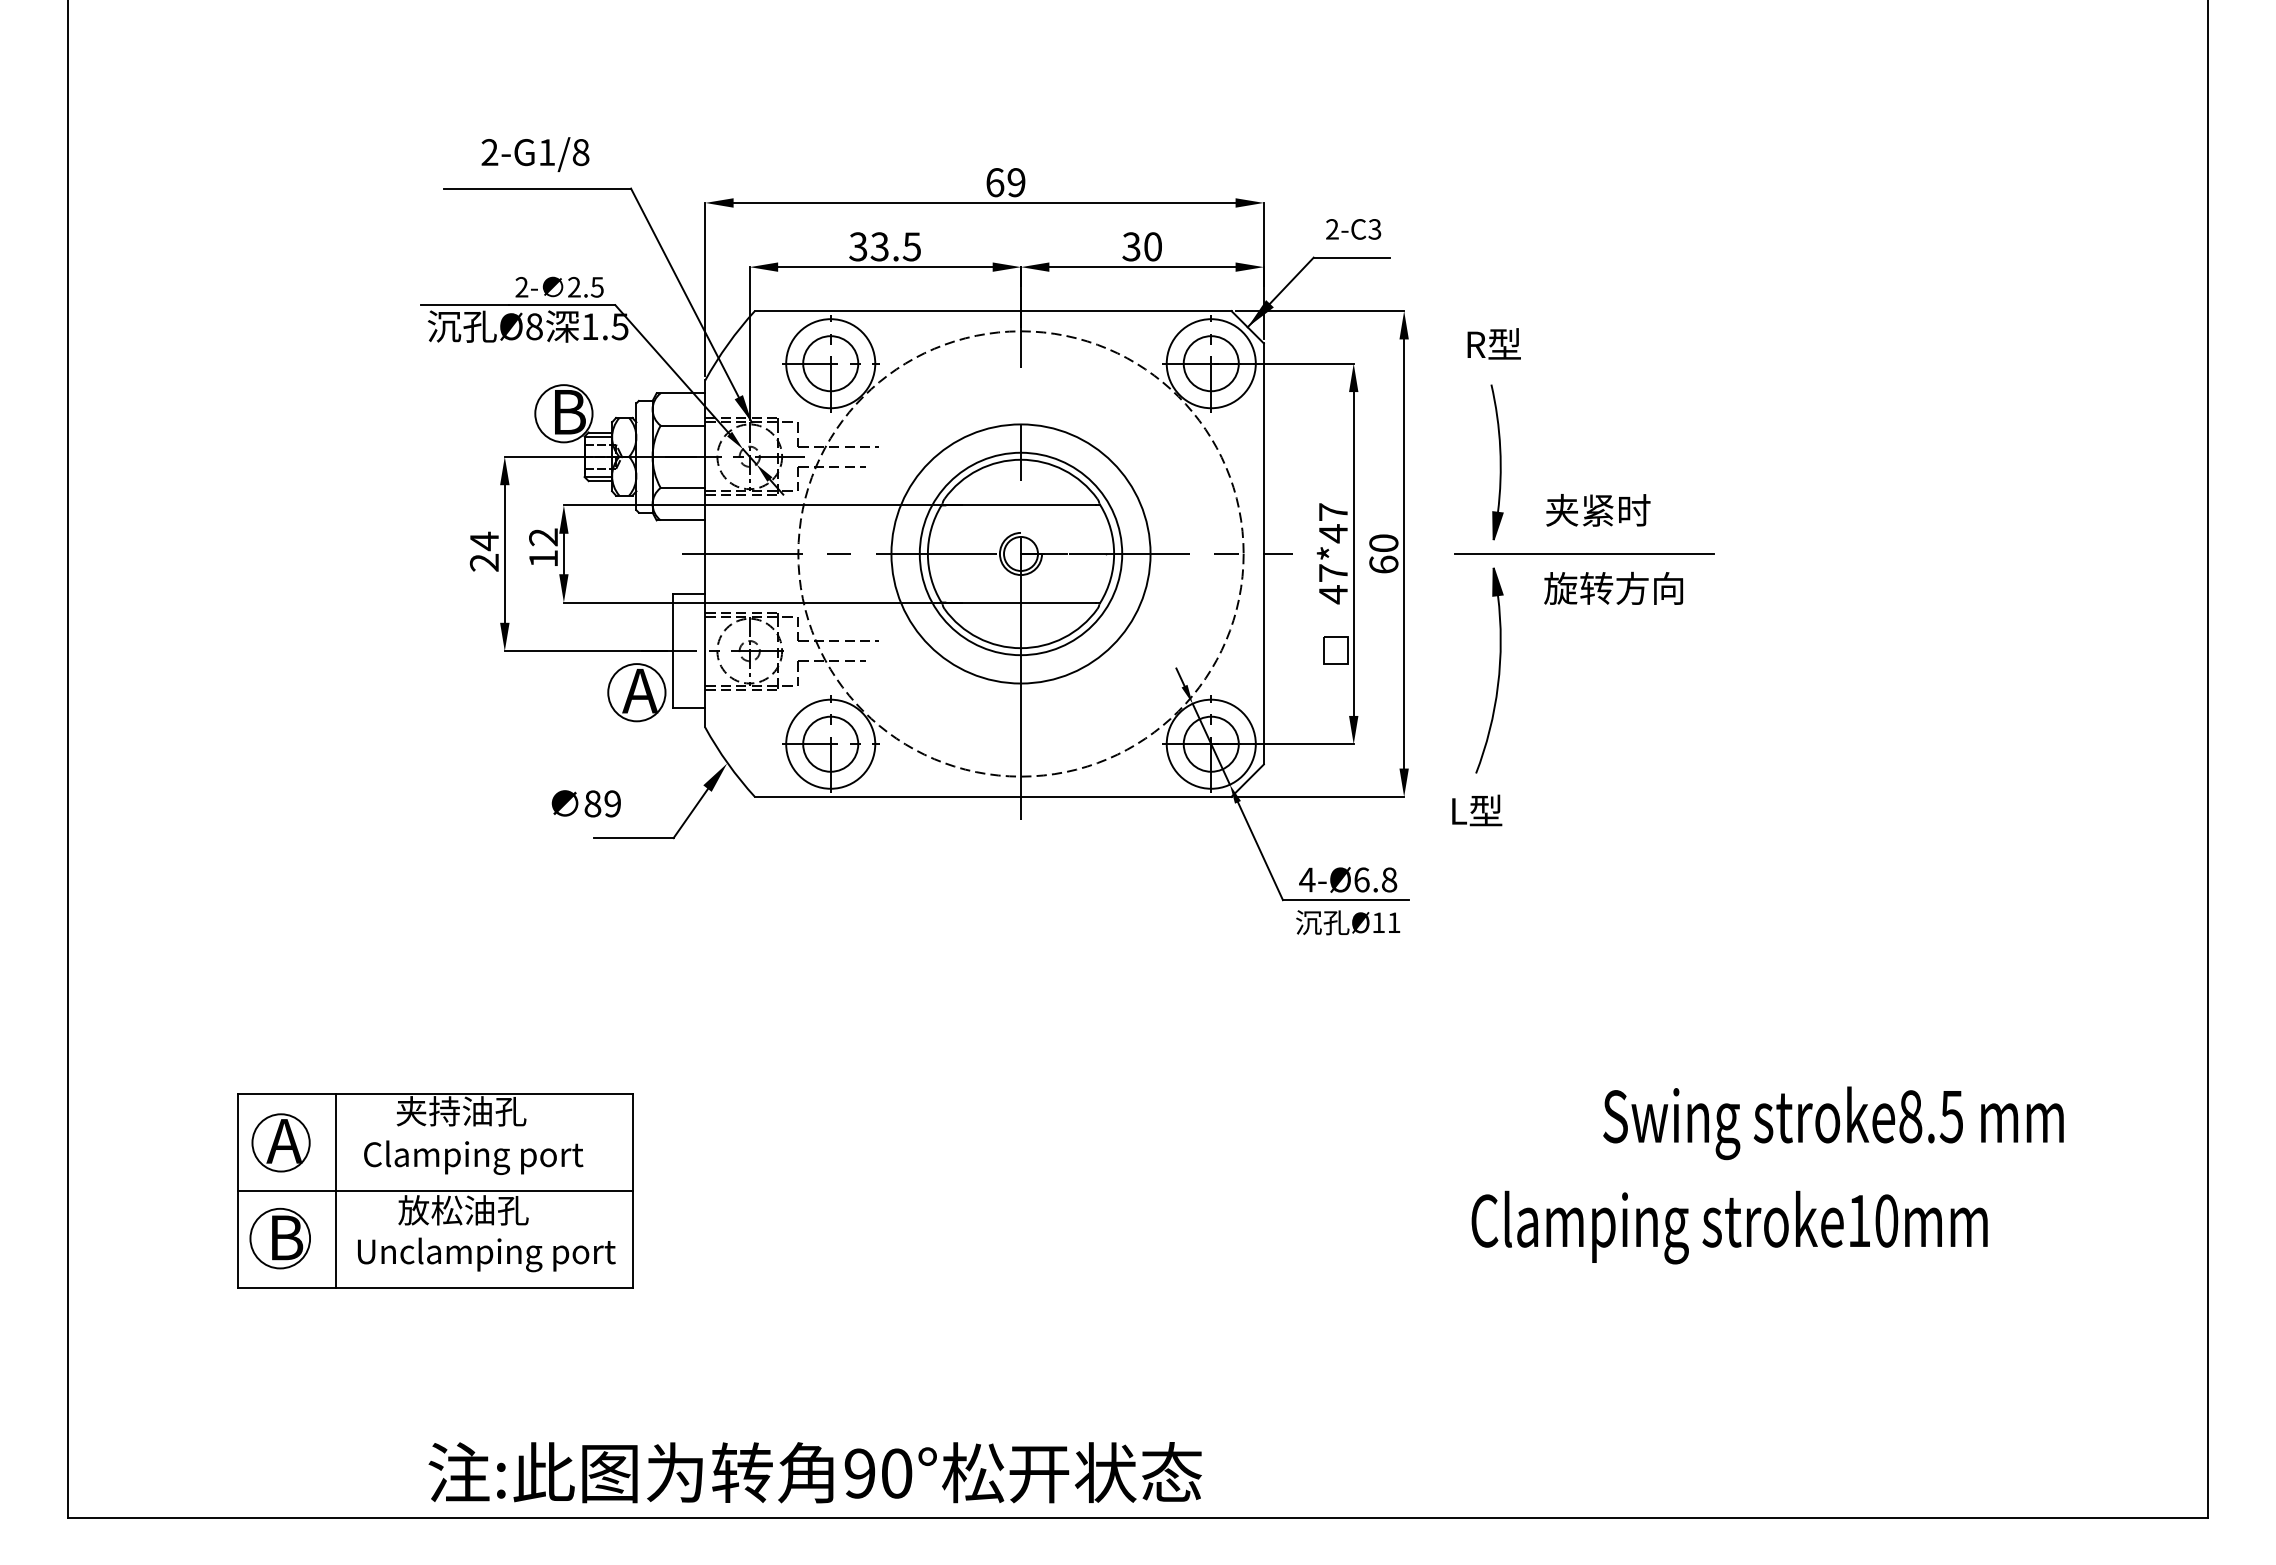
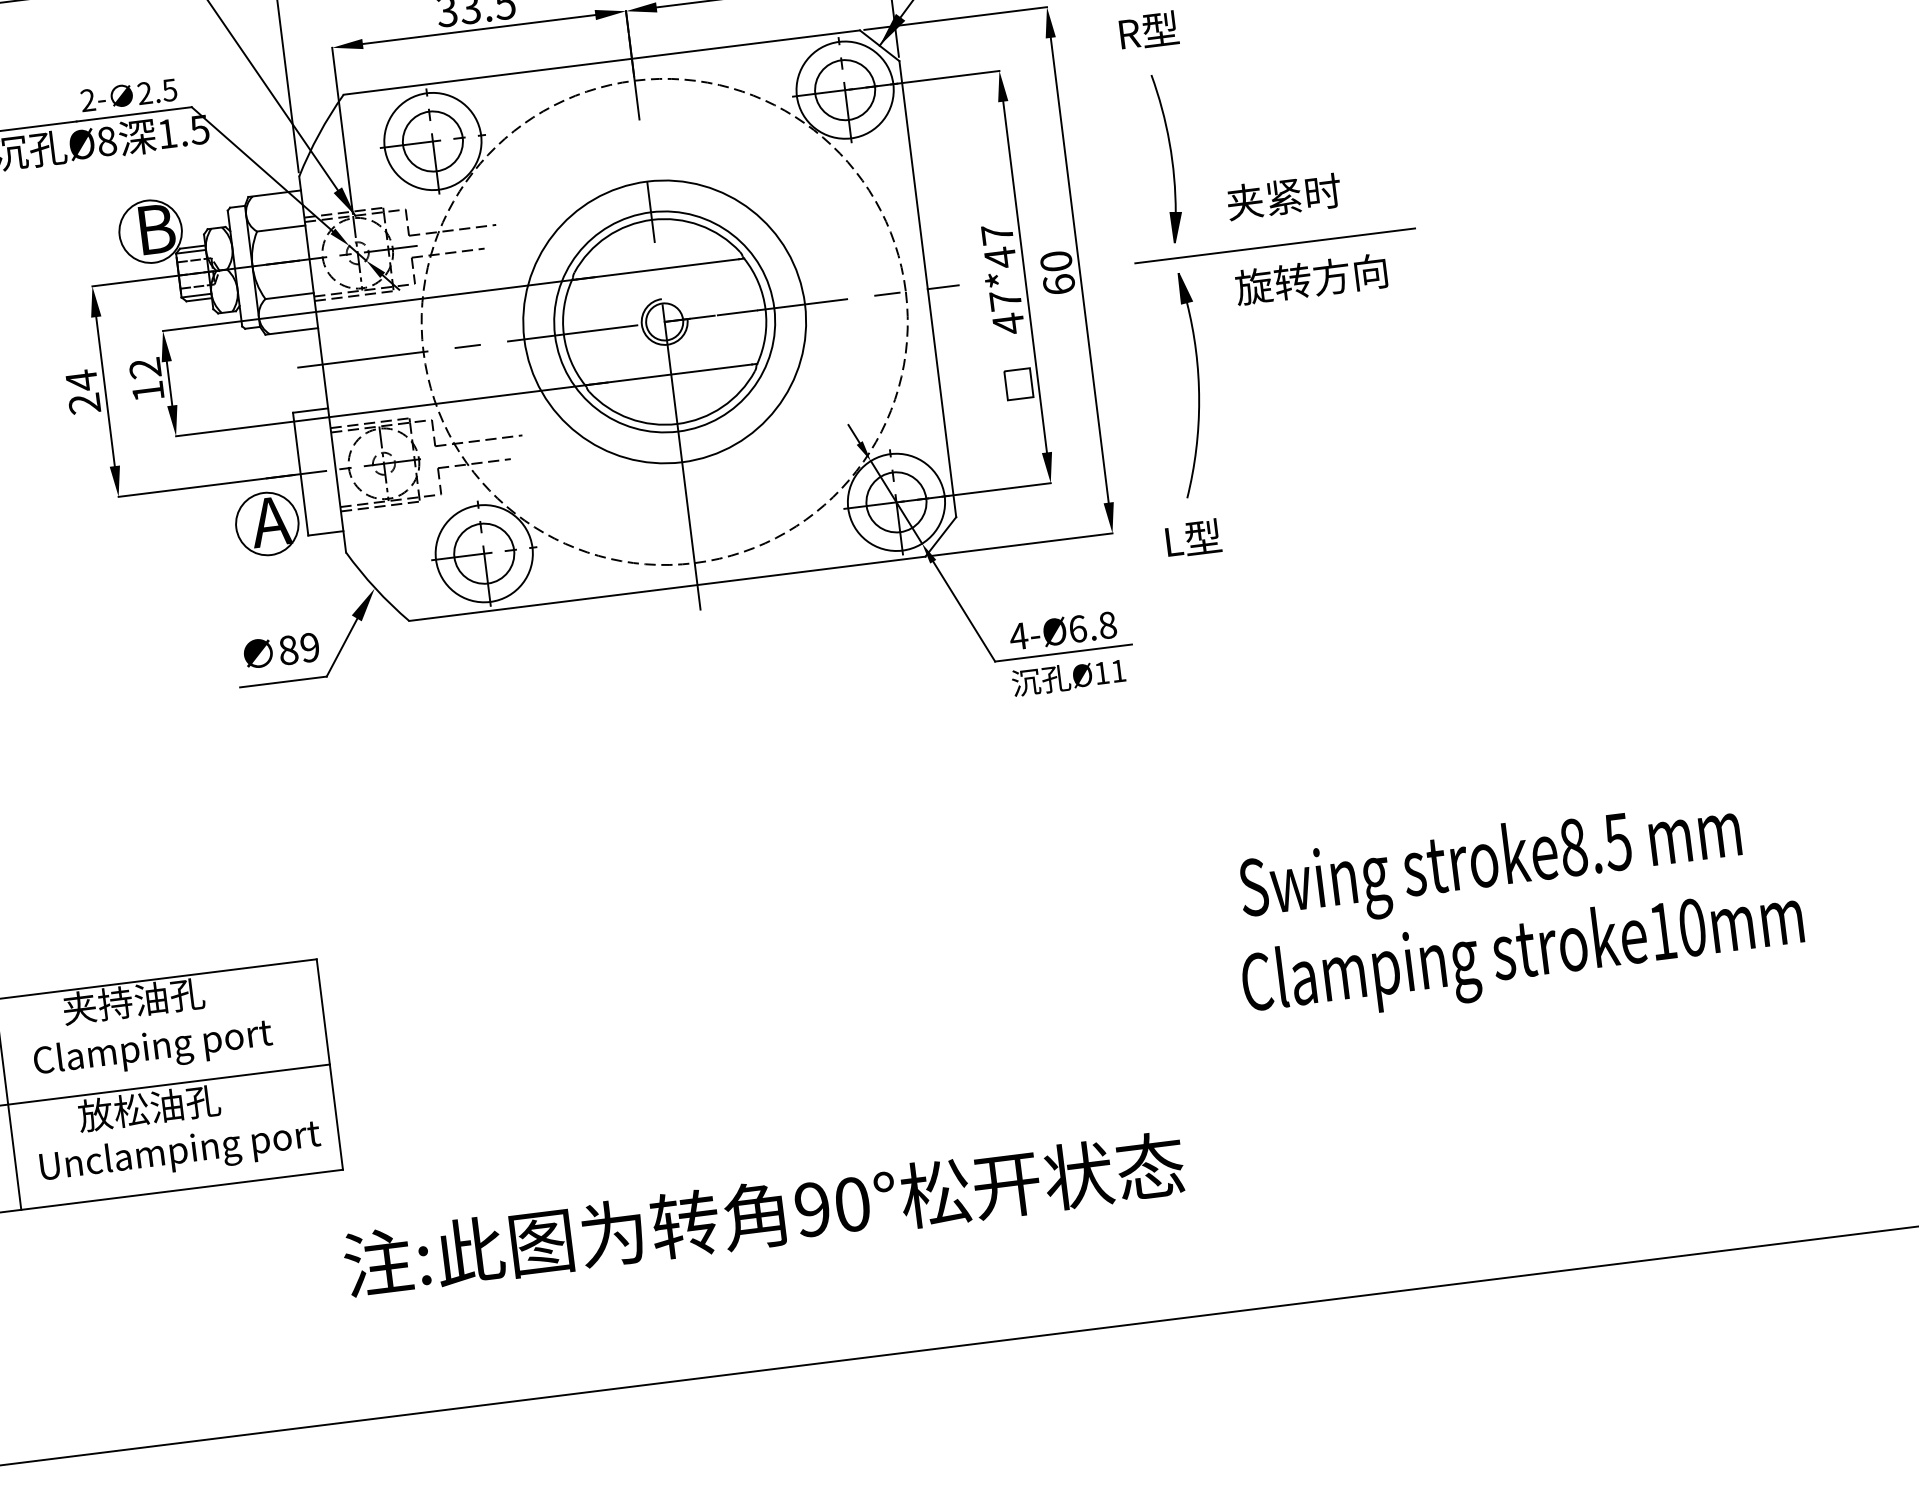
text: (585, 803) -> (280, 650), moved
text: (1833, 1123) -> (1490, 865), moved
text: (814, 1472) -> (763, 1214), moved

